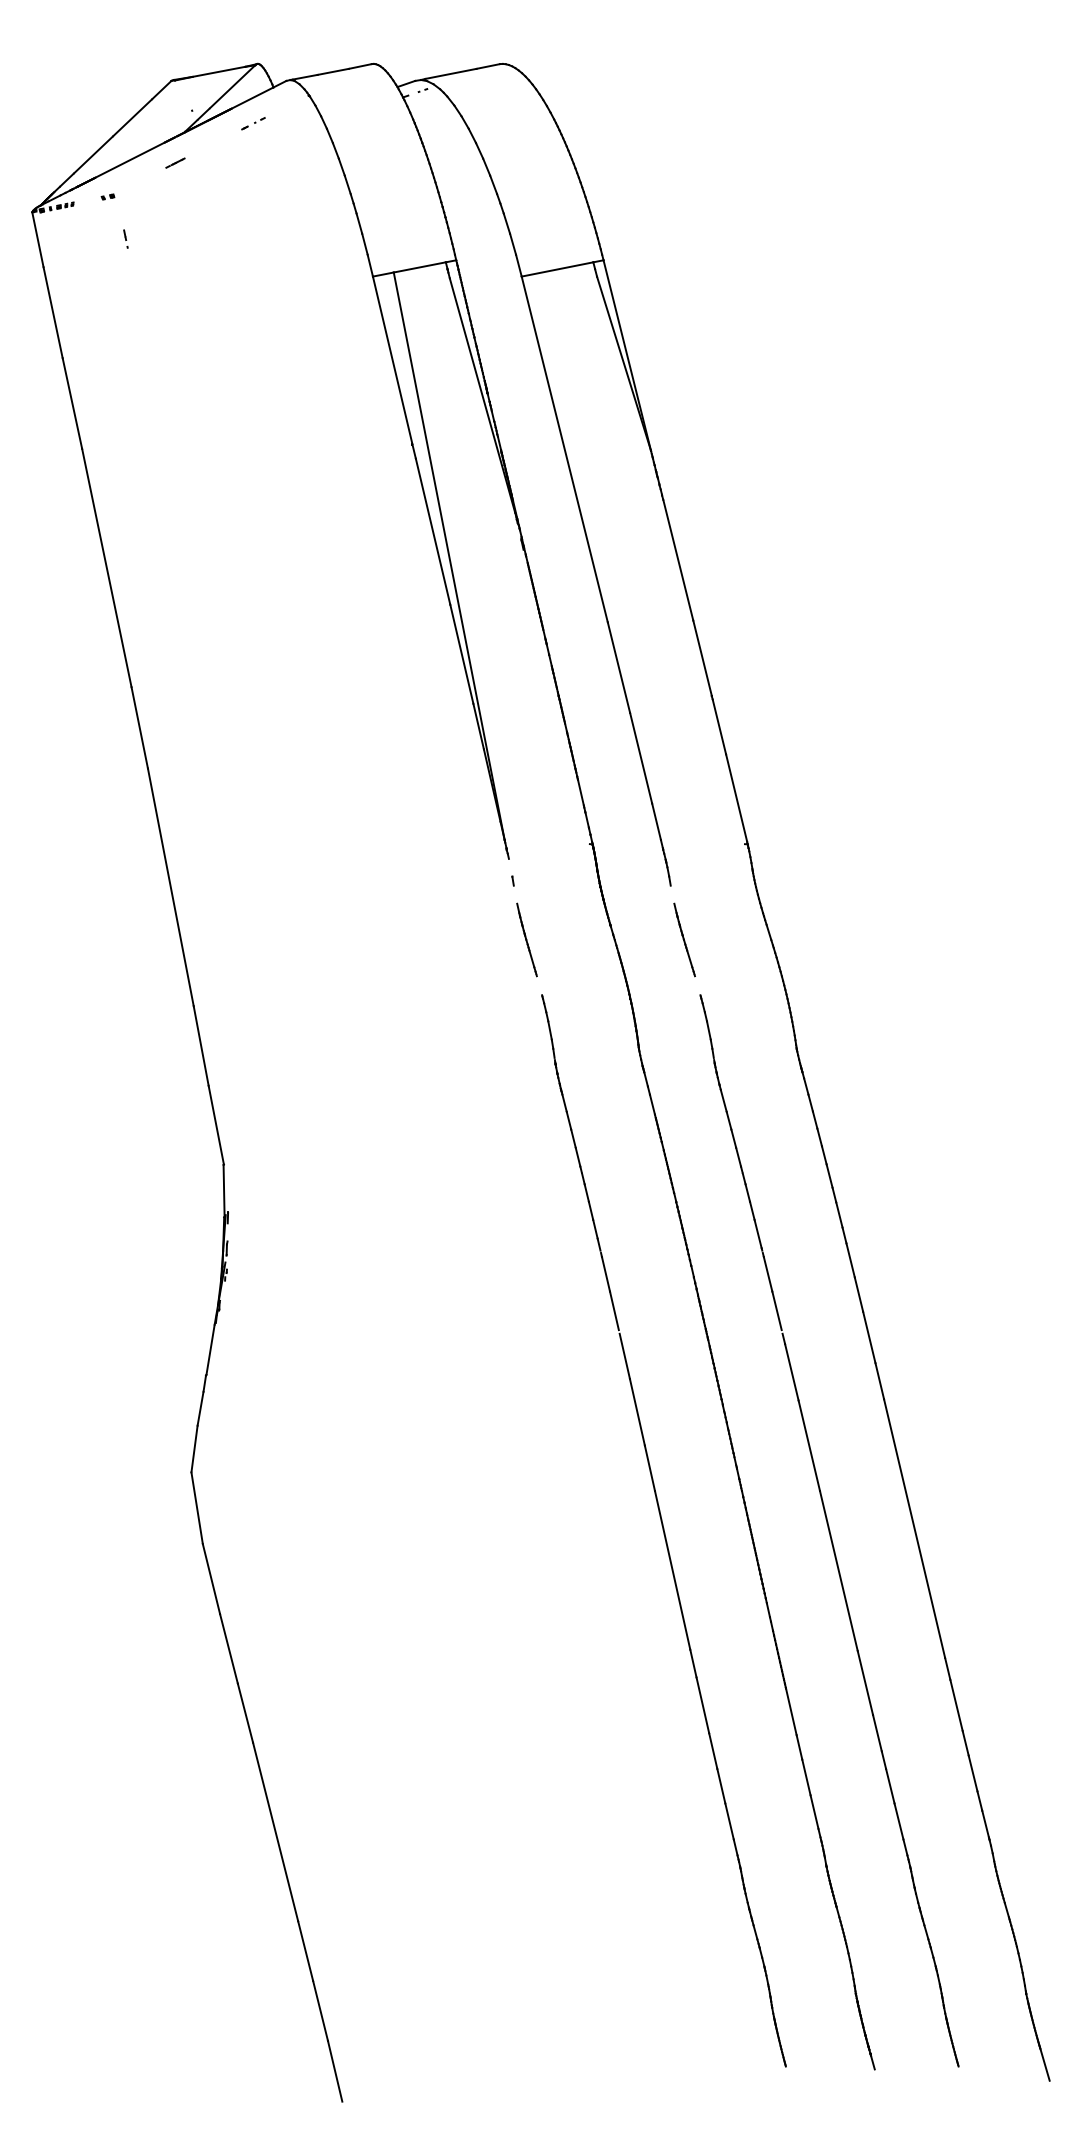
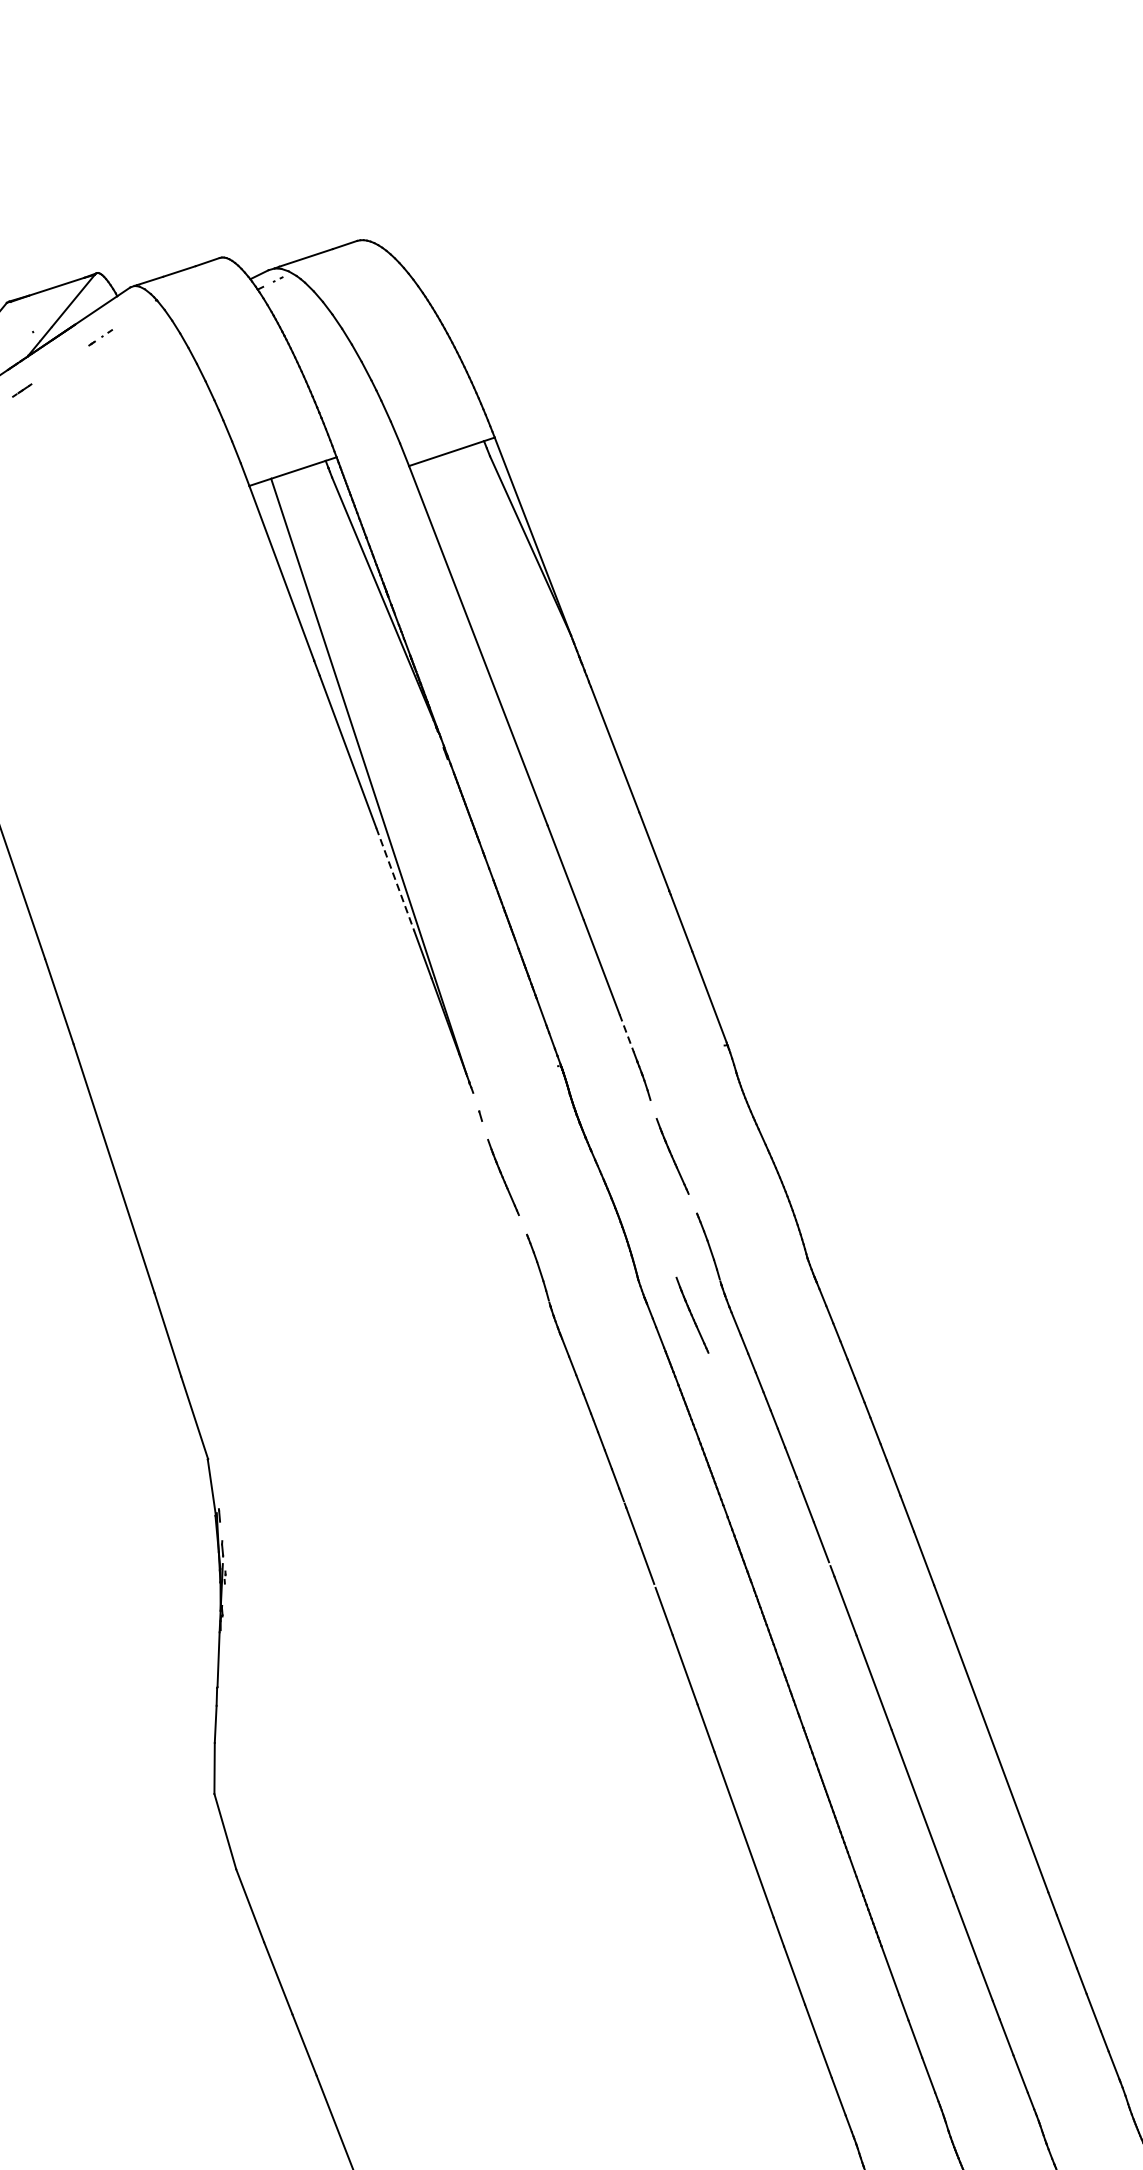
line: (461, 654) -> (394, 879), solid -> dashed
line: (656, 821) -> (626, 1032), solid -> dashed
line: (684, 1087) -> (692, 1314), added

